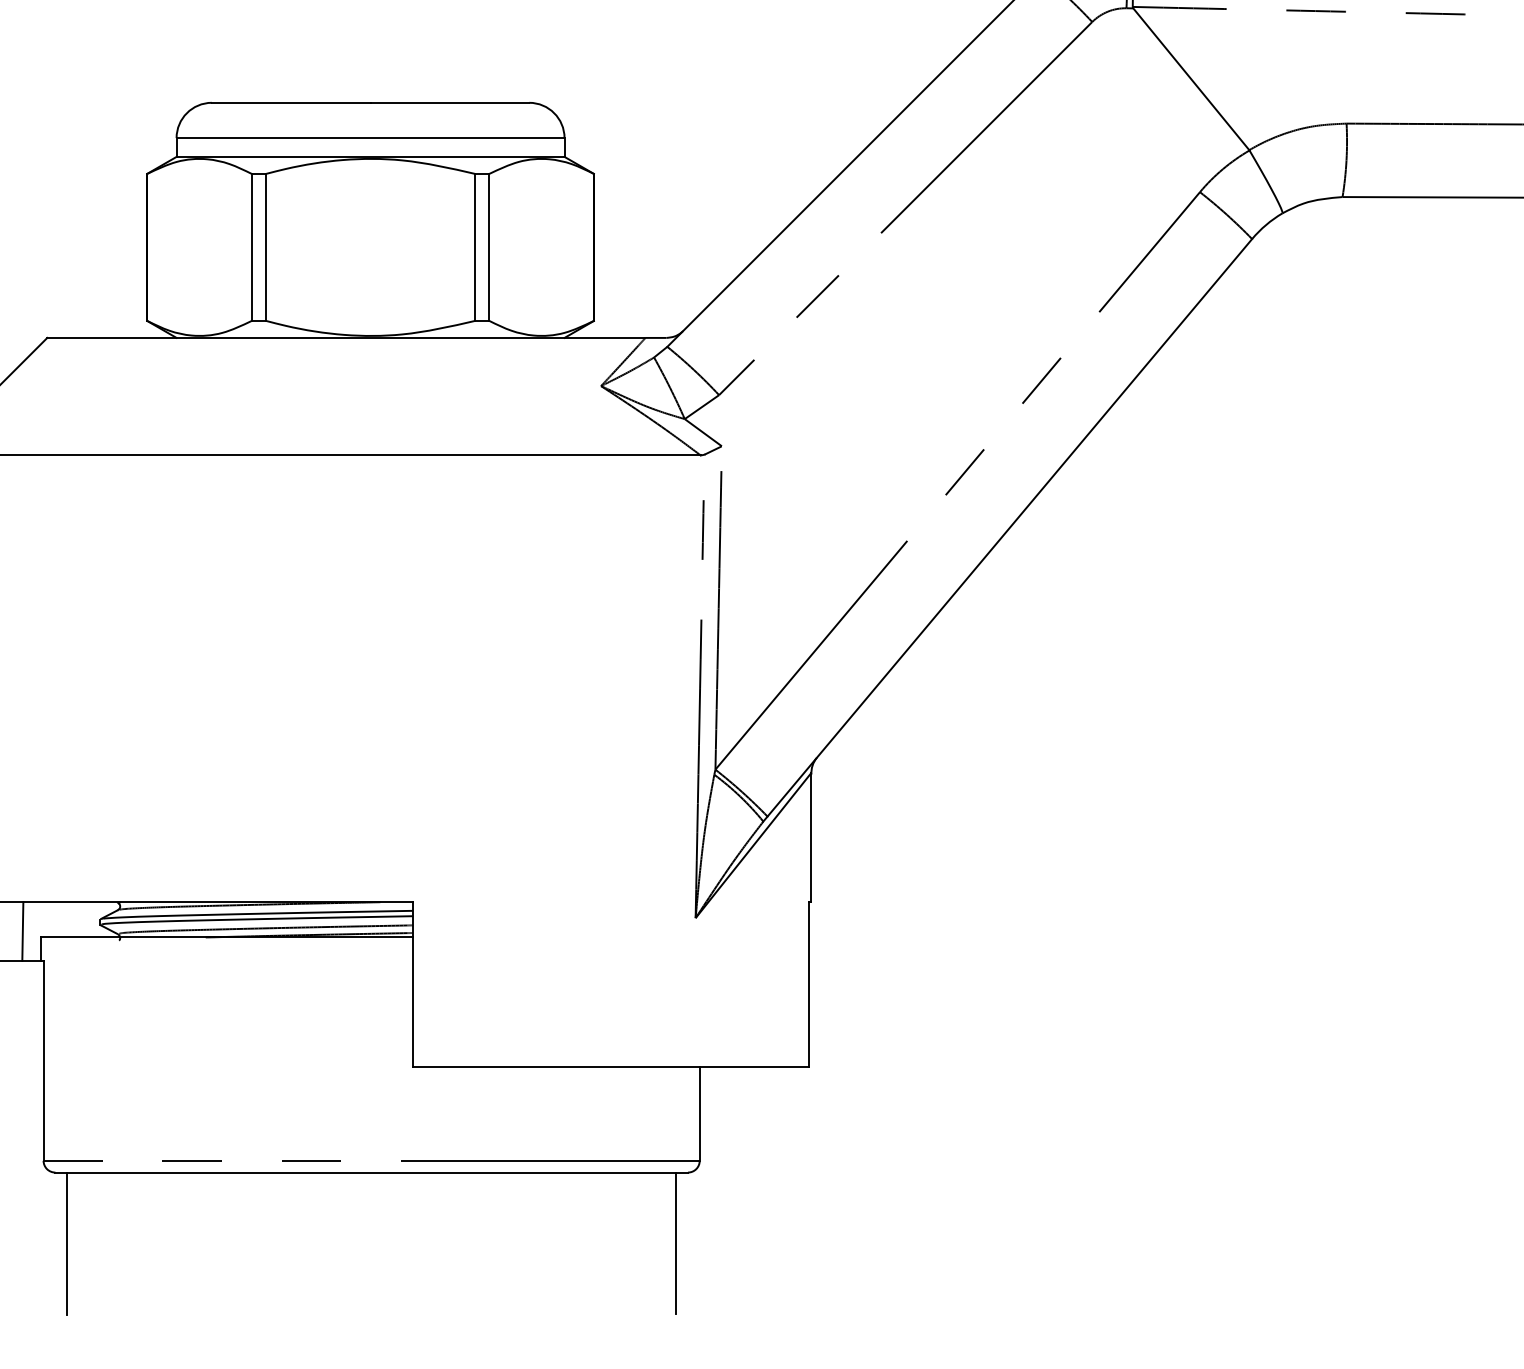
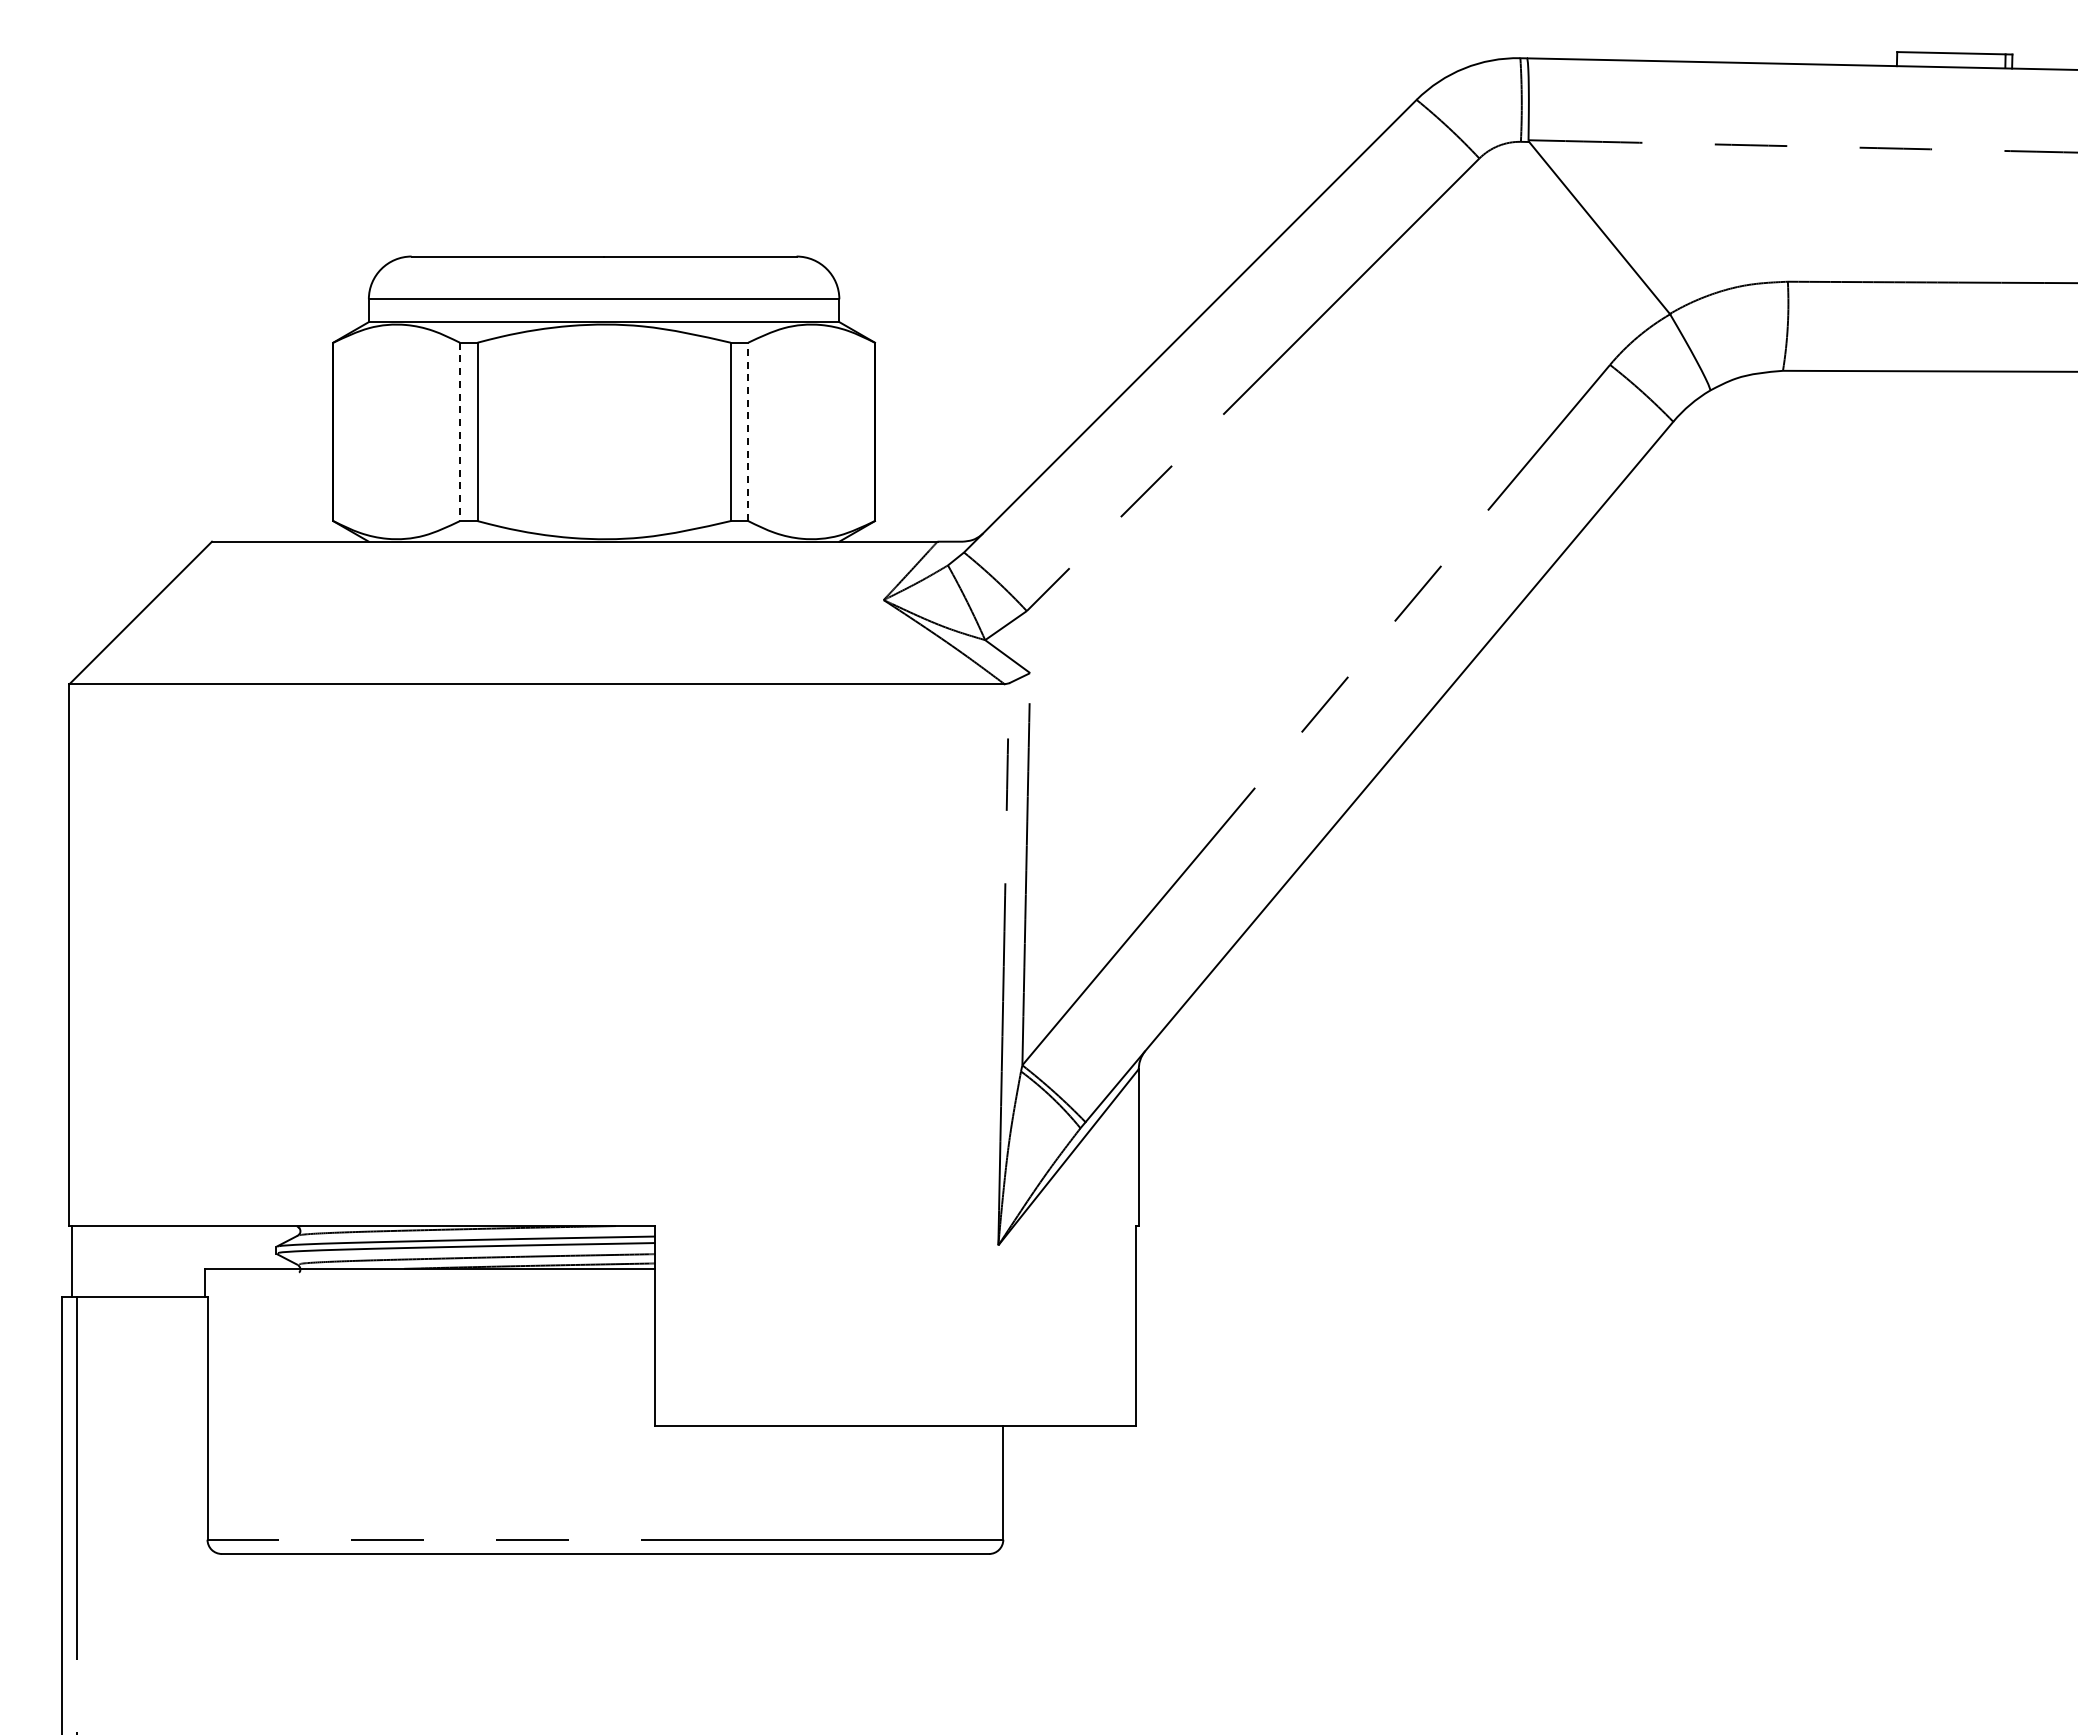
line: (251, 247) -> (459, 432), solid -> dashed
line: (489, 247) -> (748, 431), solid -> dashed
line: (22, 931) -> (181, 1261), removed
line: (67, 1243) -> (236, 1640), removed
line: (675, 1243) -> (974, 1639), removed

